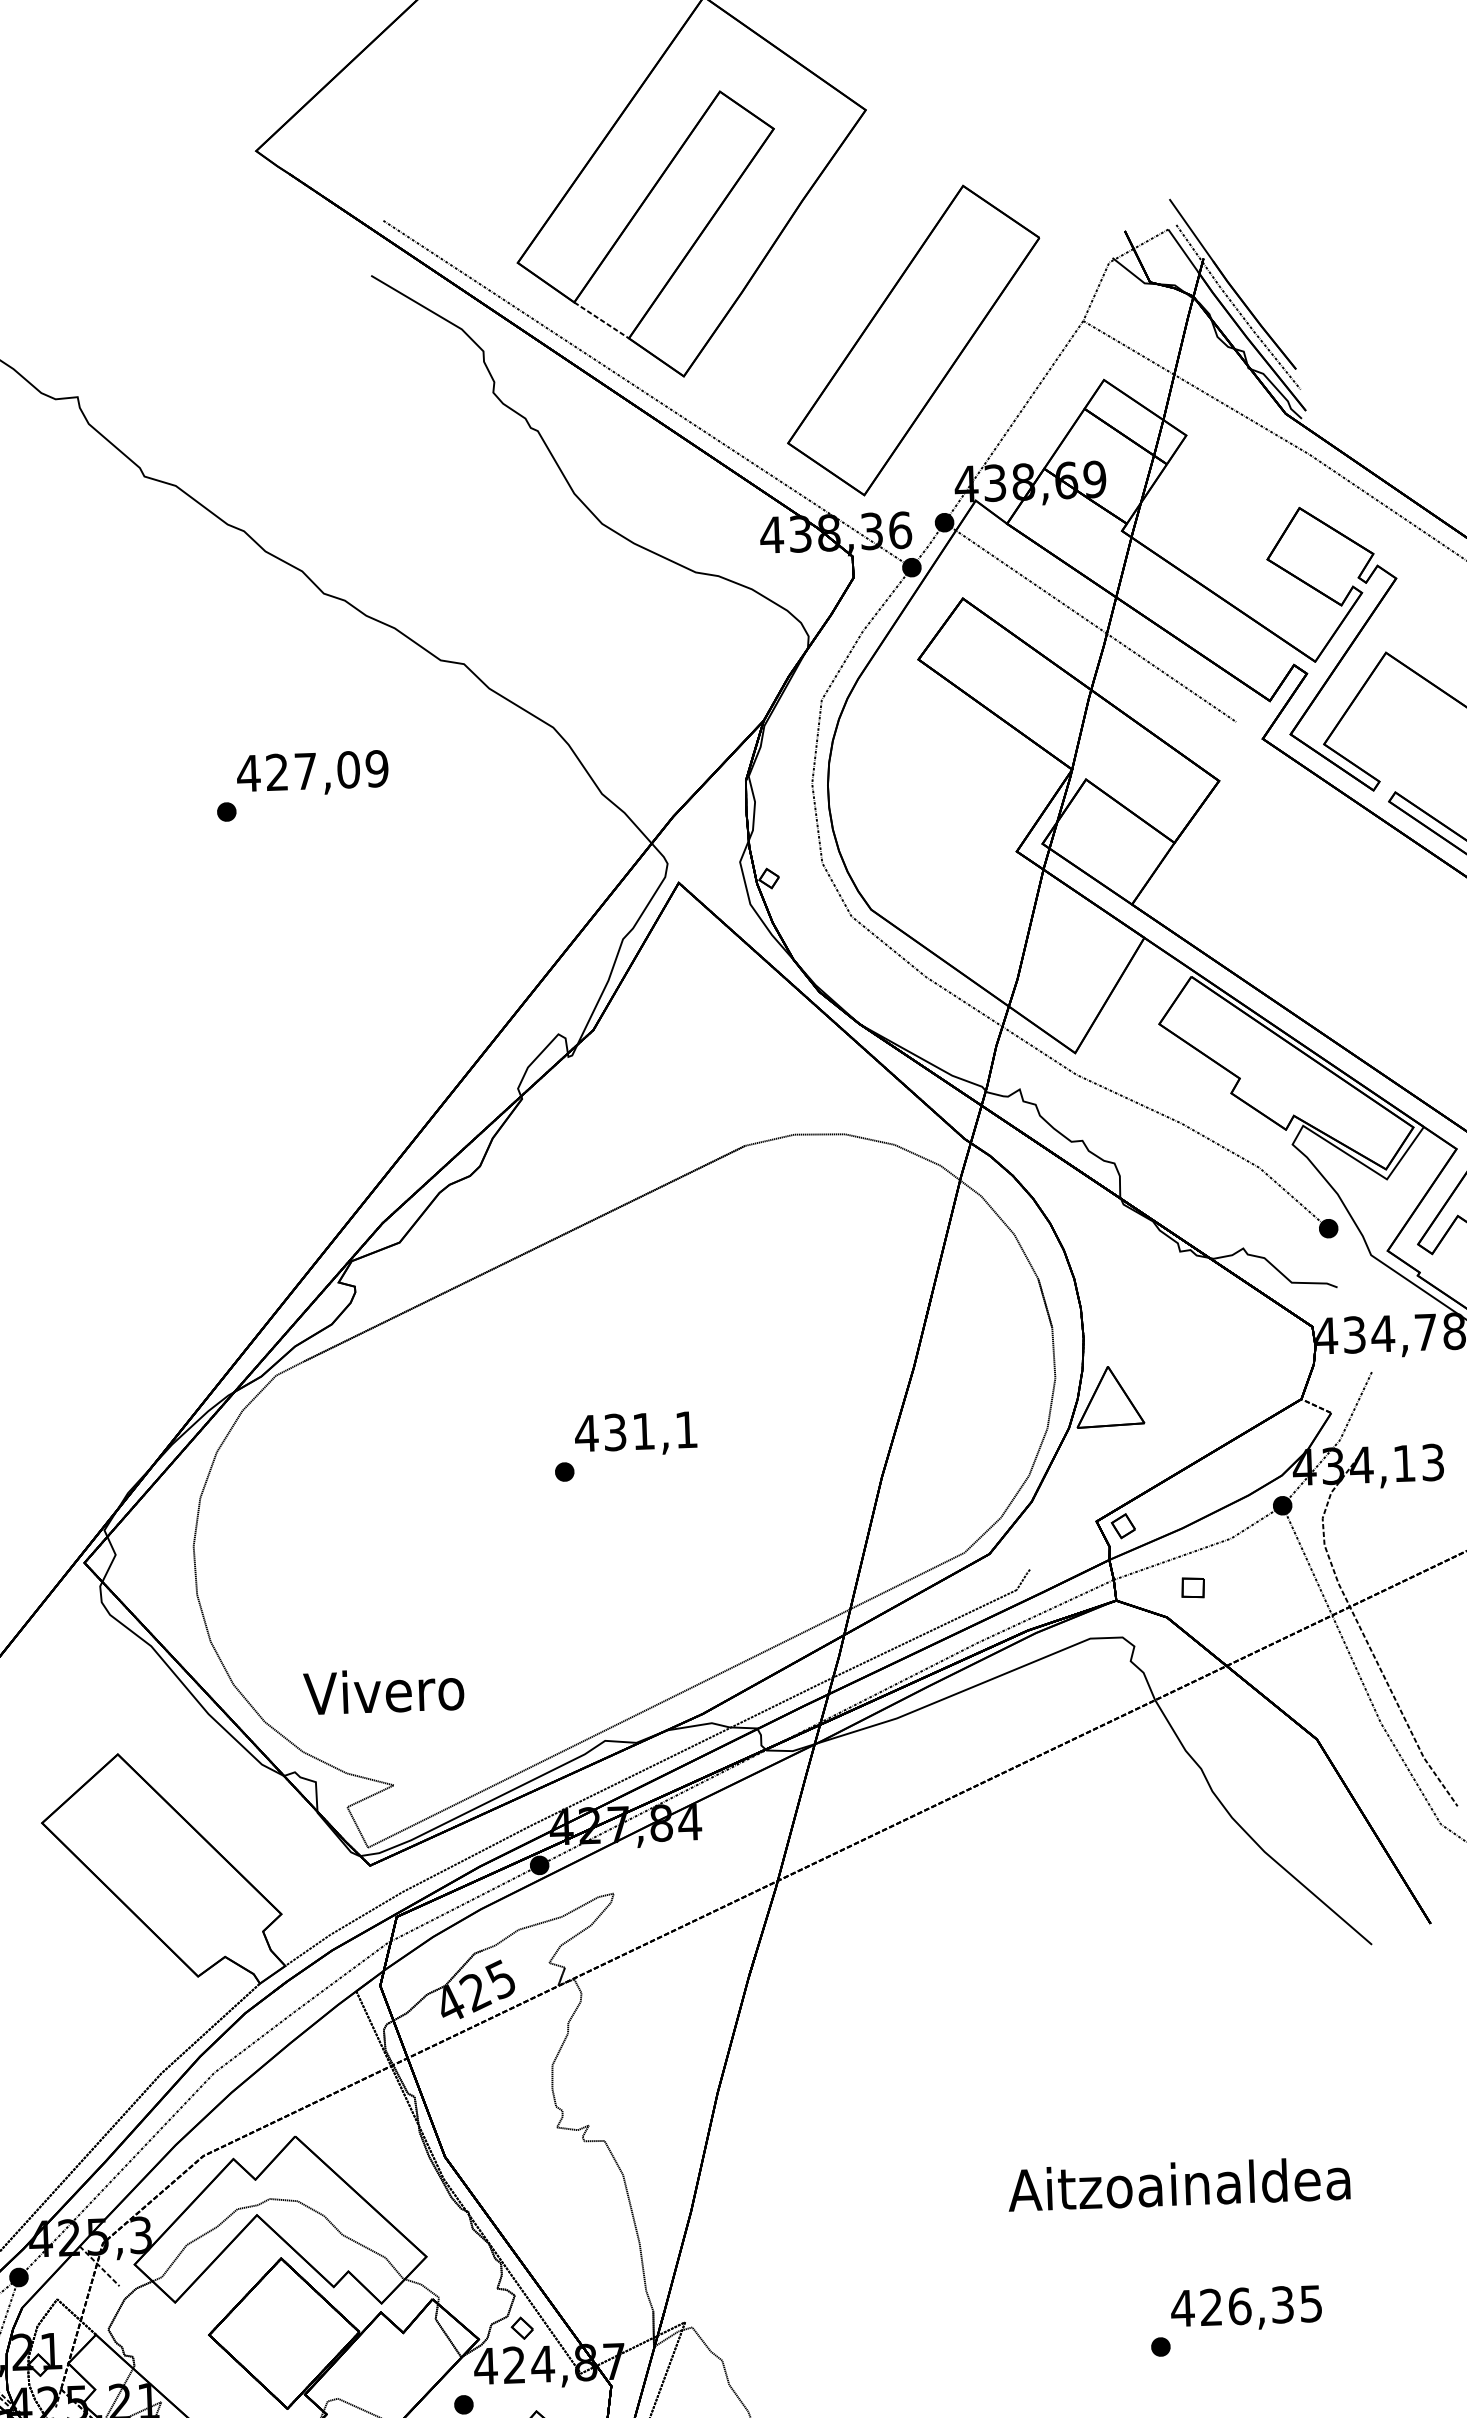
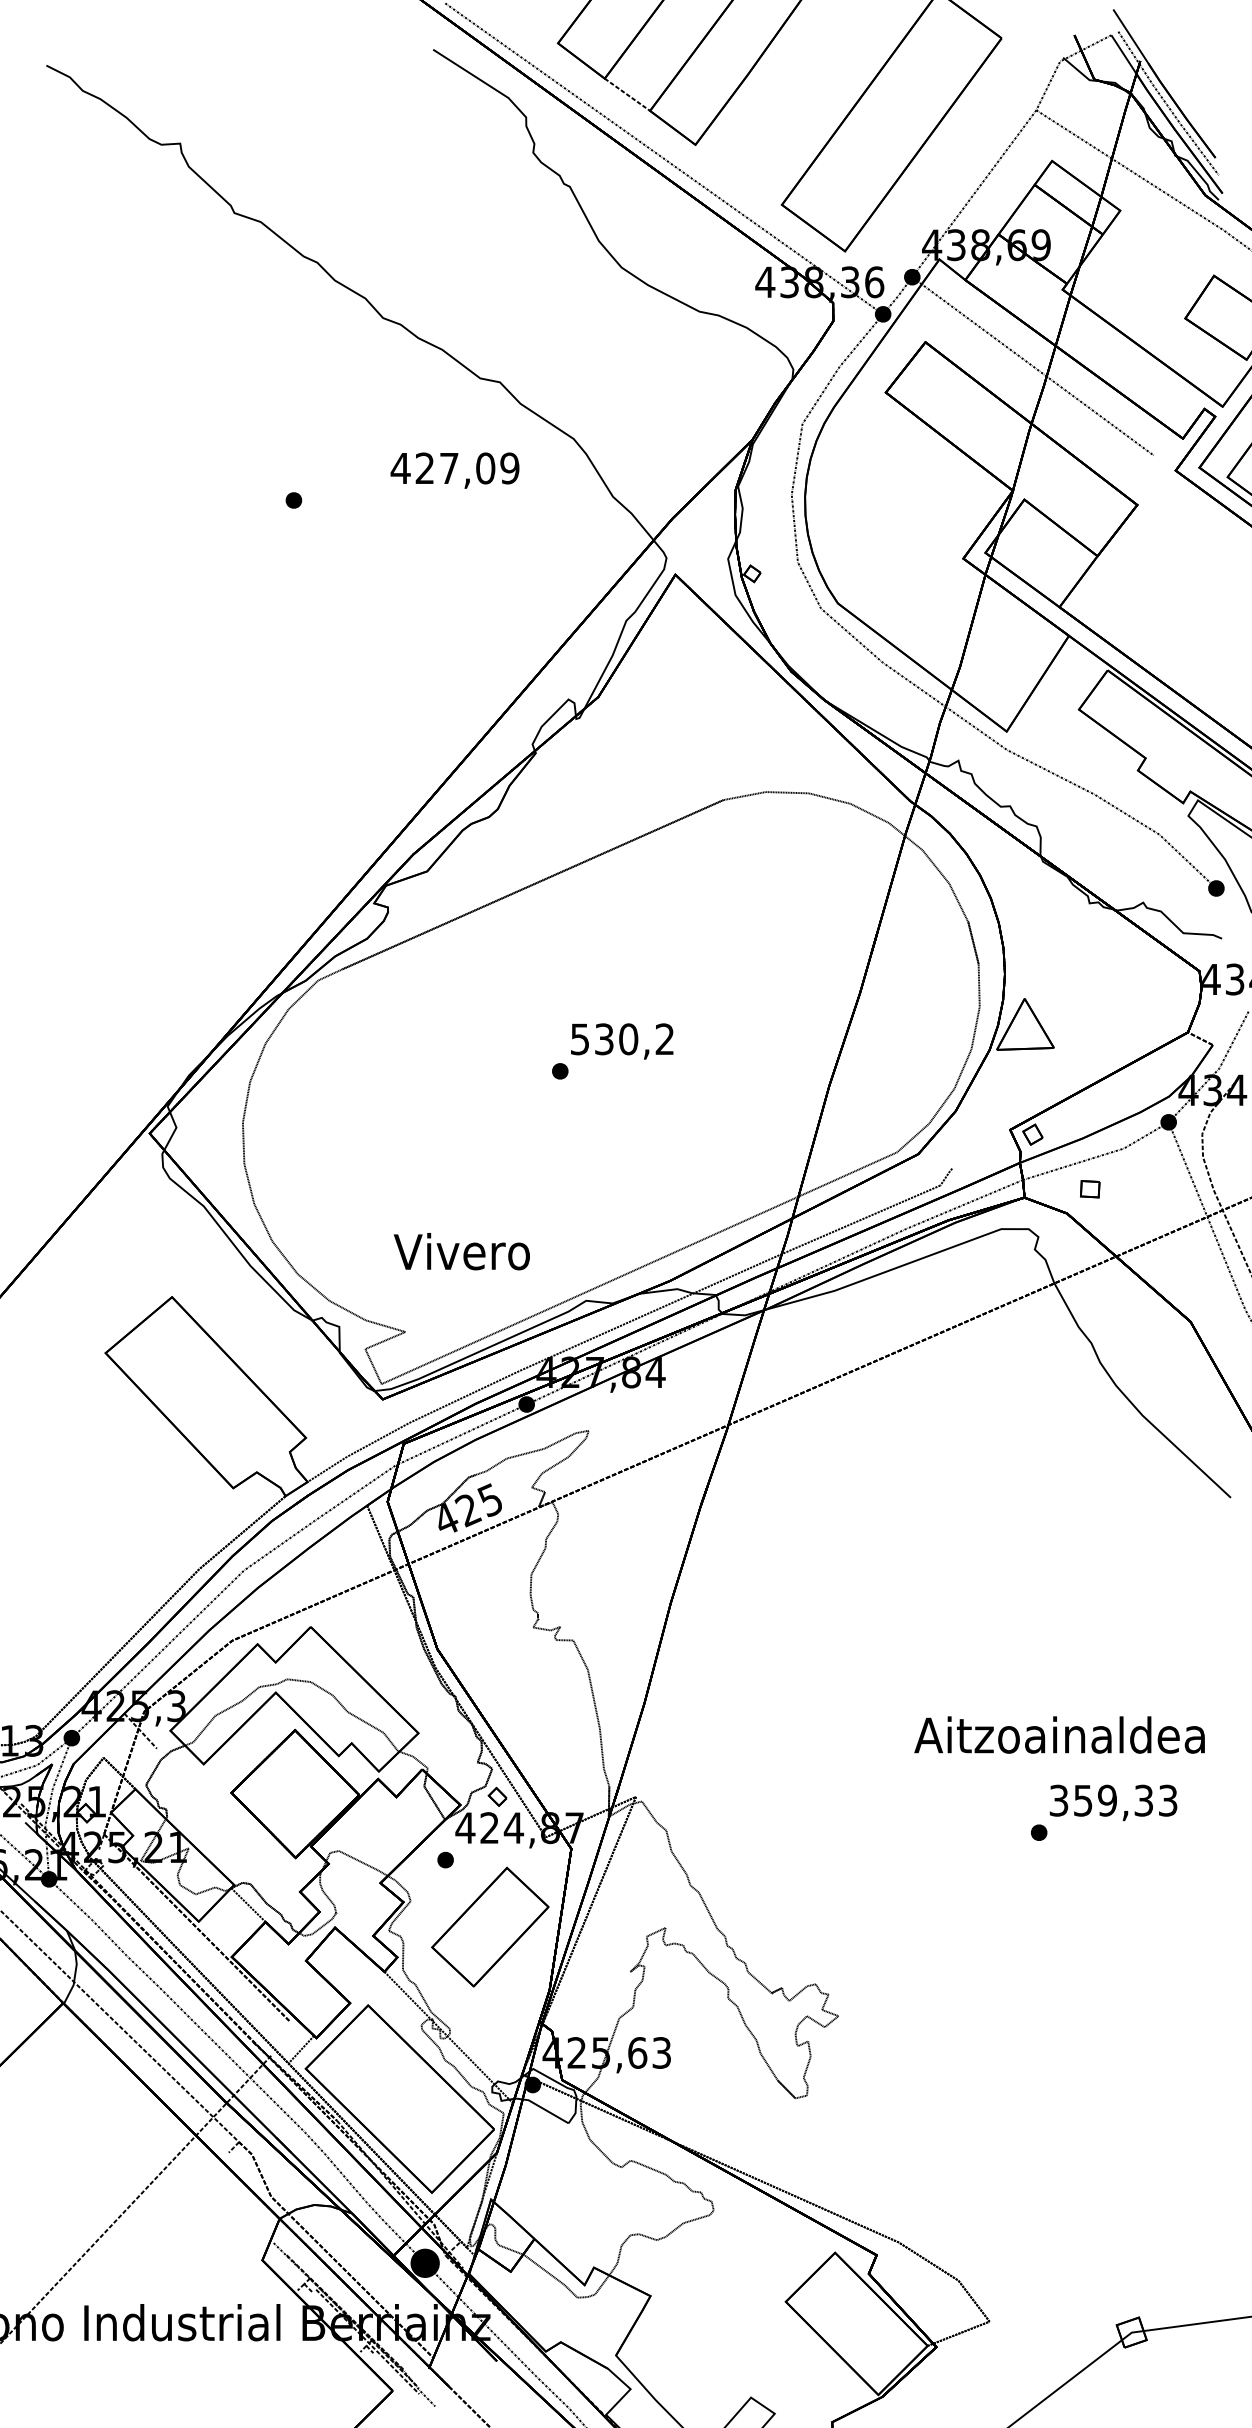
text: (312, 773) -> (454, 470), moved
text: (635, 1431) -> (621, 1039), 431,1 -> 530,2
text: (383, 1690) -> (461, 1251), moved
text: (1178, 2183) -> (1059, 1734), moved
text: (1245, 2305) -> (1112, 1800), 426,35 -> 359,33

